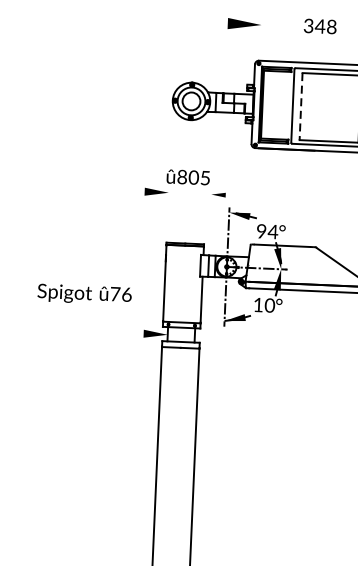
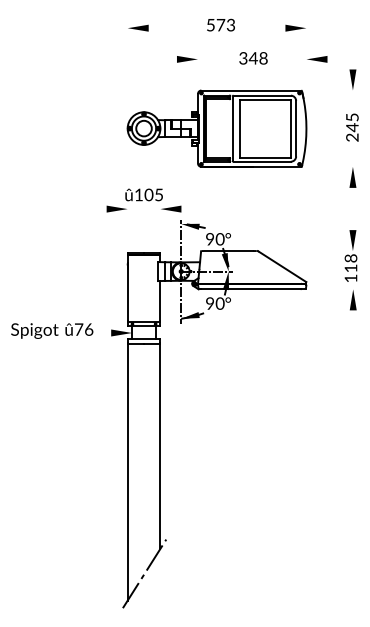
part: (244, 24) -> (187, 59), size x0.71
line: (300, 107) -> (239, 129), dashed -> solid
text: (181, 176) -> (138, 194), û805 -> û105
part: (218, 194) -> (171, 208), size x1.67
text: (272, 232) -> (219, 239), 94 -> 90
text: (85, 293) -> (52, 330), moved
text: (257, 304) -> (209, 303), 10 -> 90

